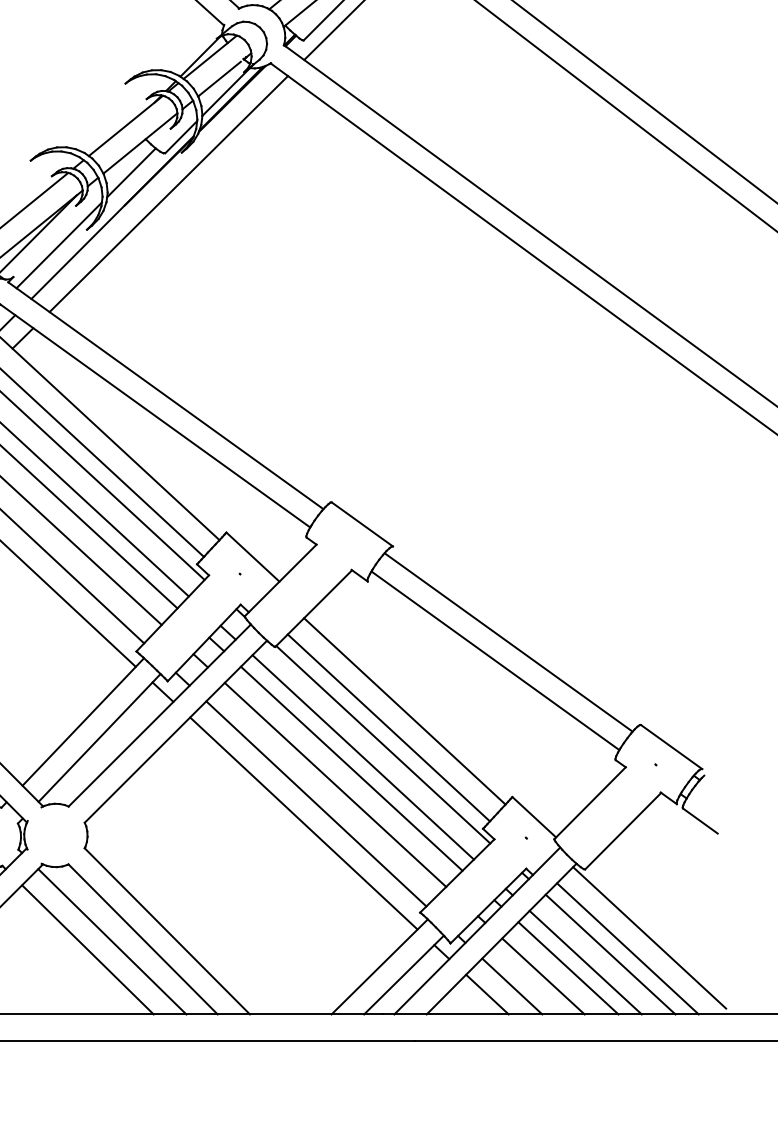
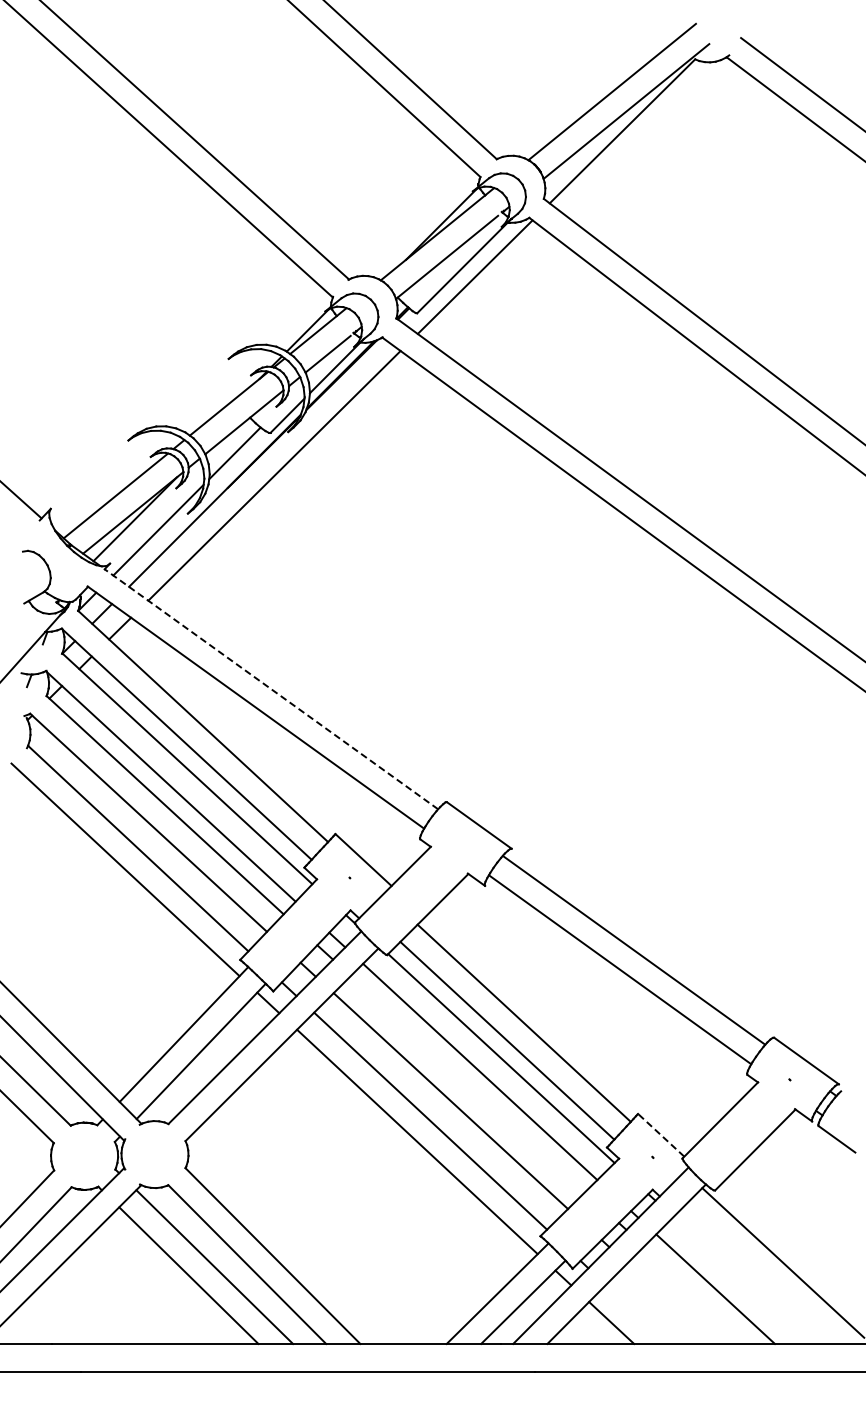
line: (165, 395) -> (271, 689), solid -> dashed
line: (351, 769) -> (467, 1084), removed
line: (533, 816) -> (660, 1134), solid -> dashed
line: (628, 948) -> (760, 1274), removed
line: (610, 954) -> (741, 1280), removed
line: (568, 967) -> (697, 1294), removed
line: (543, 976) -> (670, 1303), removed
line: (511, 985) -> (637, 1313), removed

